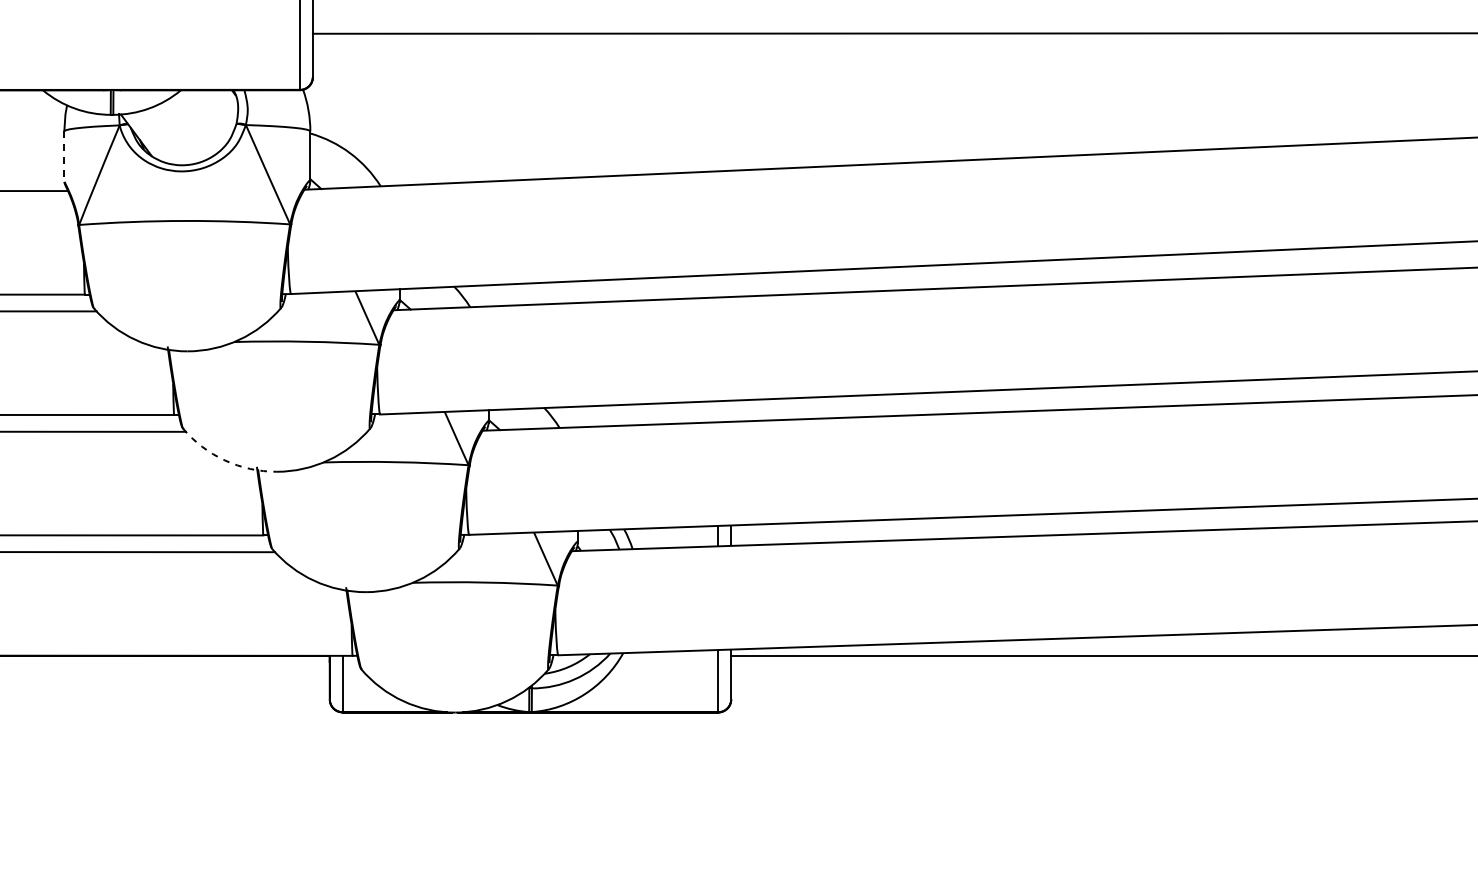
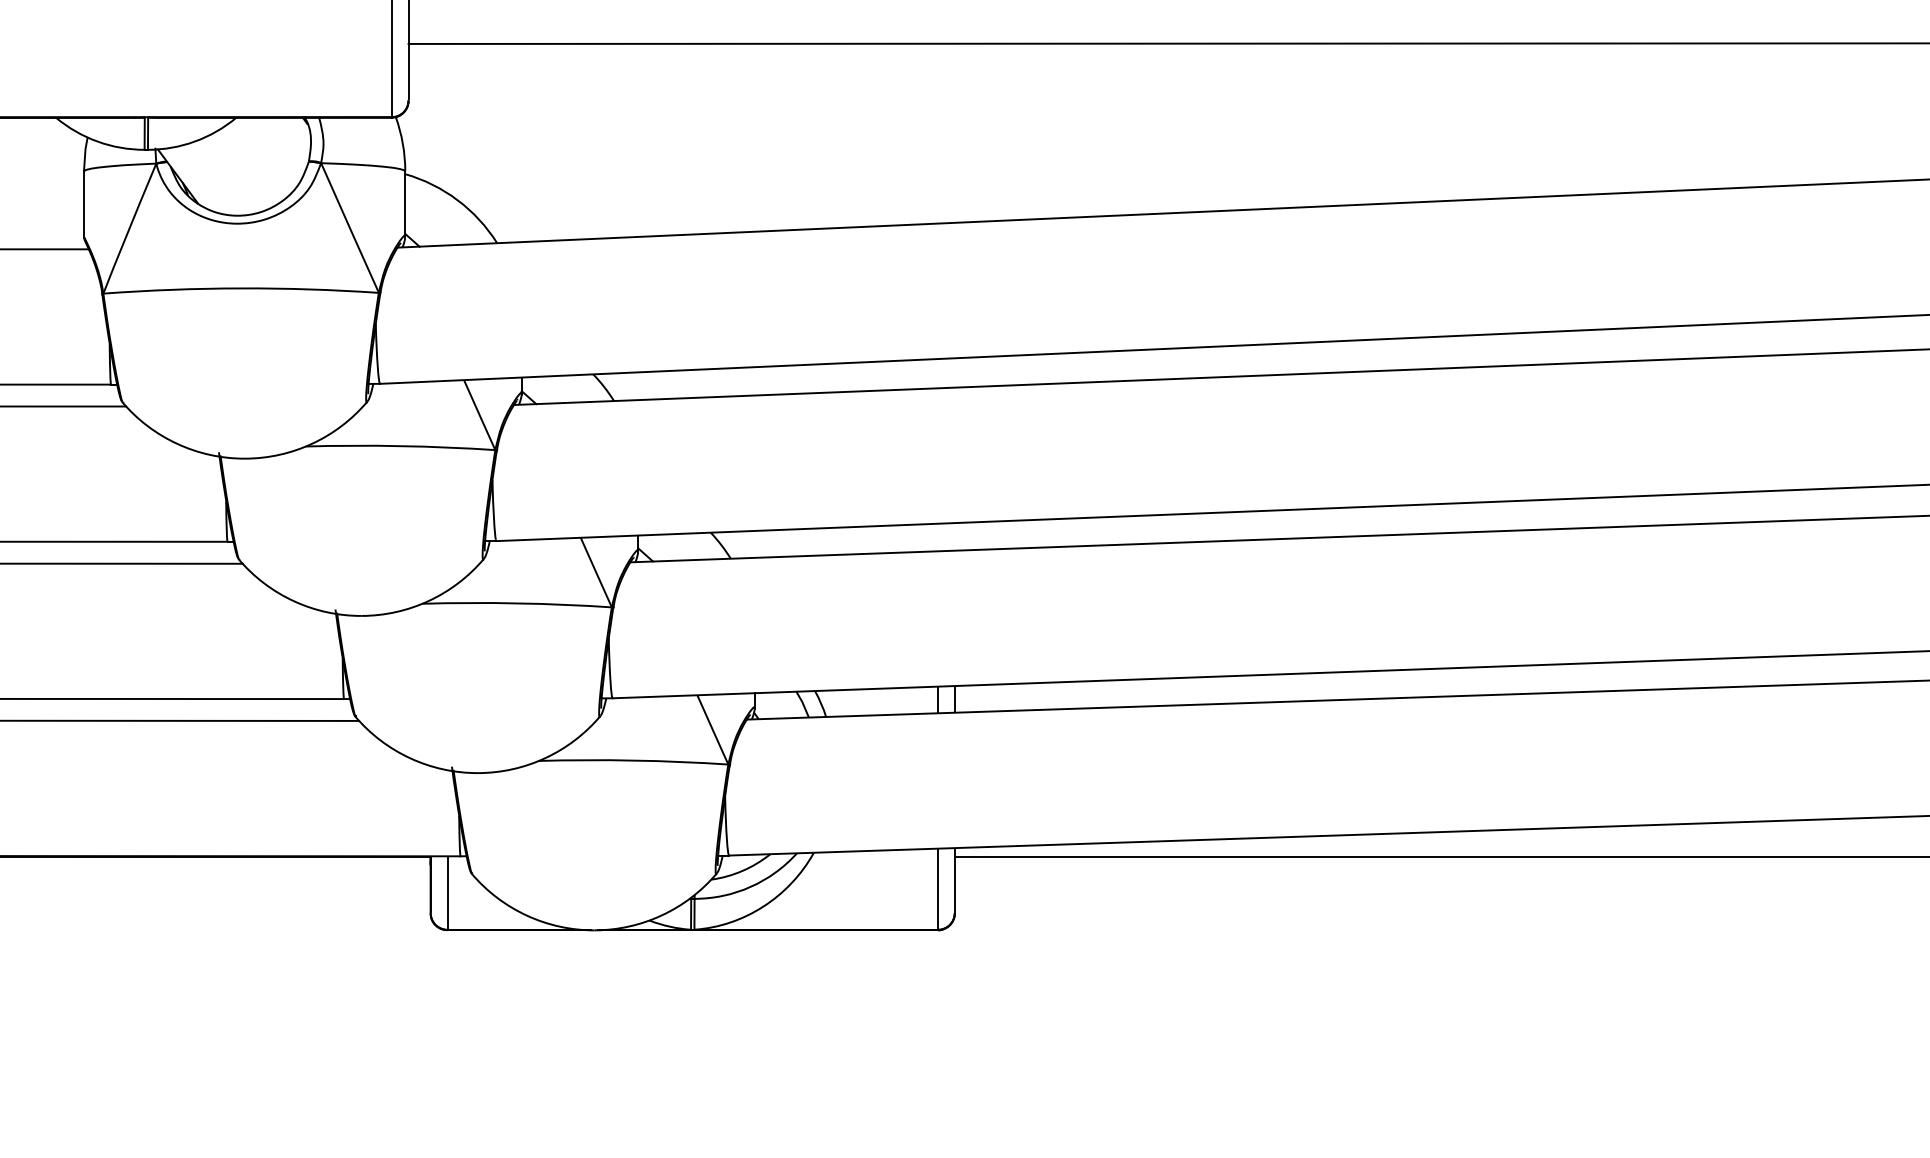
line: (63, 156) -> (83, 204), dashed -> solid
arc: (224, 460) -> (293, 601), dashed -> solid

